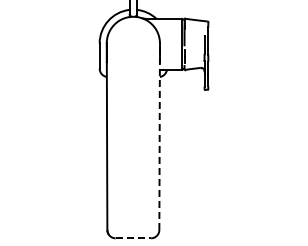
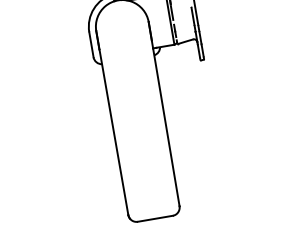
line: (159, 136) -> (163, 114), dashed -> solid
line: (133, 238) -> (155, 218), dashed -> solid

